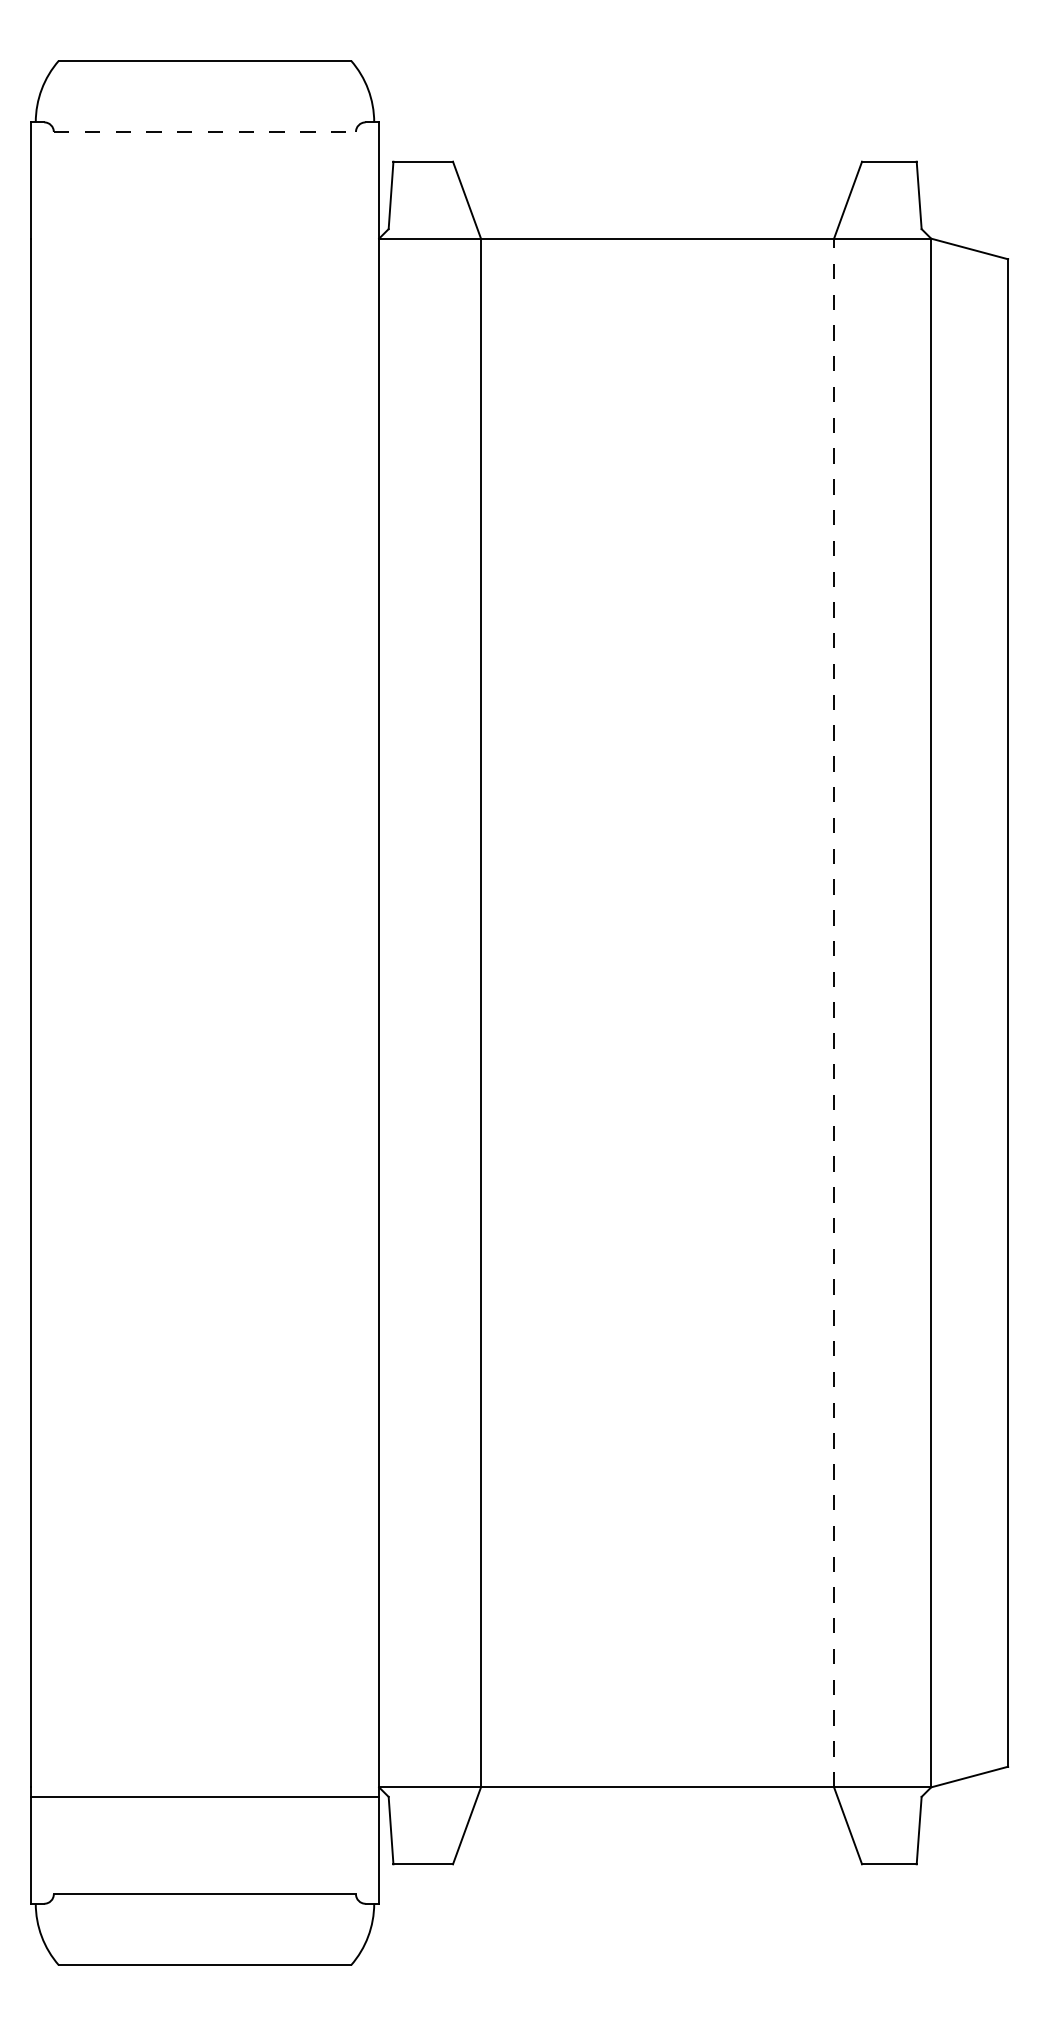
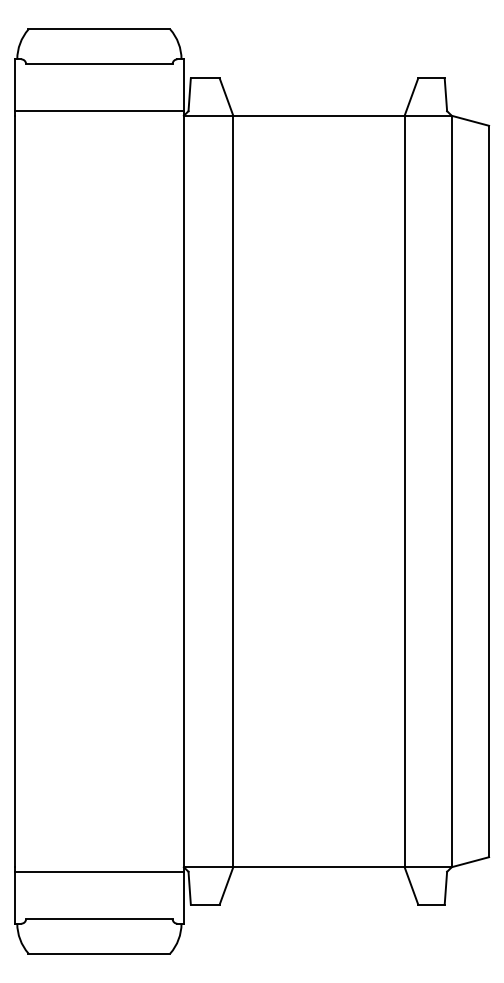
line: (205, 132) -> (99, 64), dashed -> solid
line: (203, 229) -> (98, 111), added
line: (833, 1013) -> (404, 491), dashed -> solid

